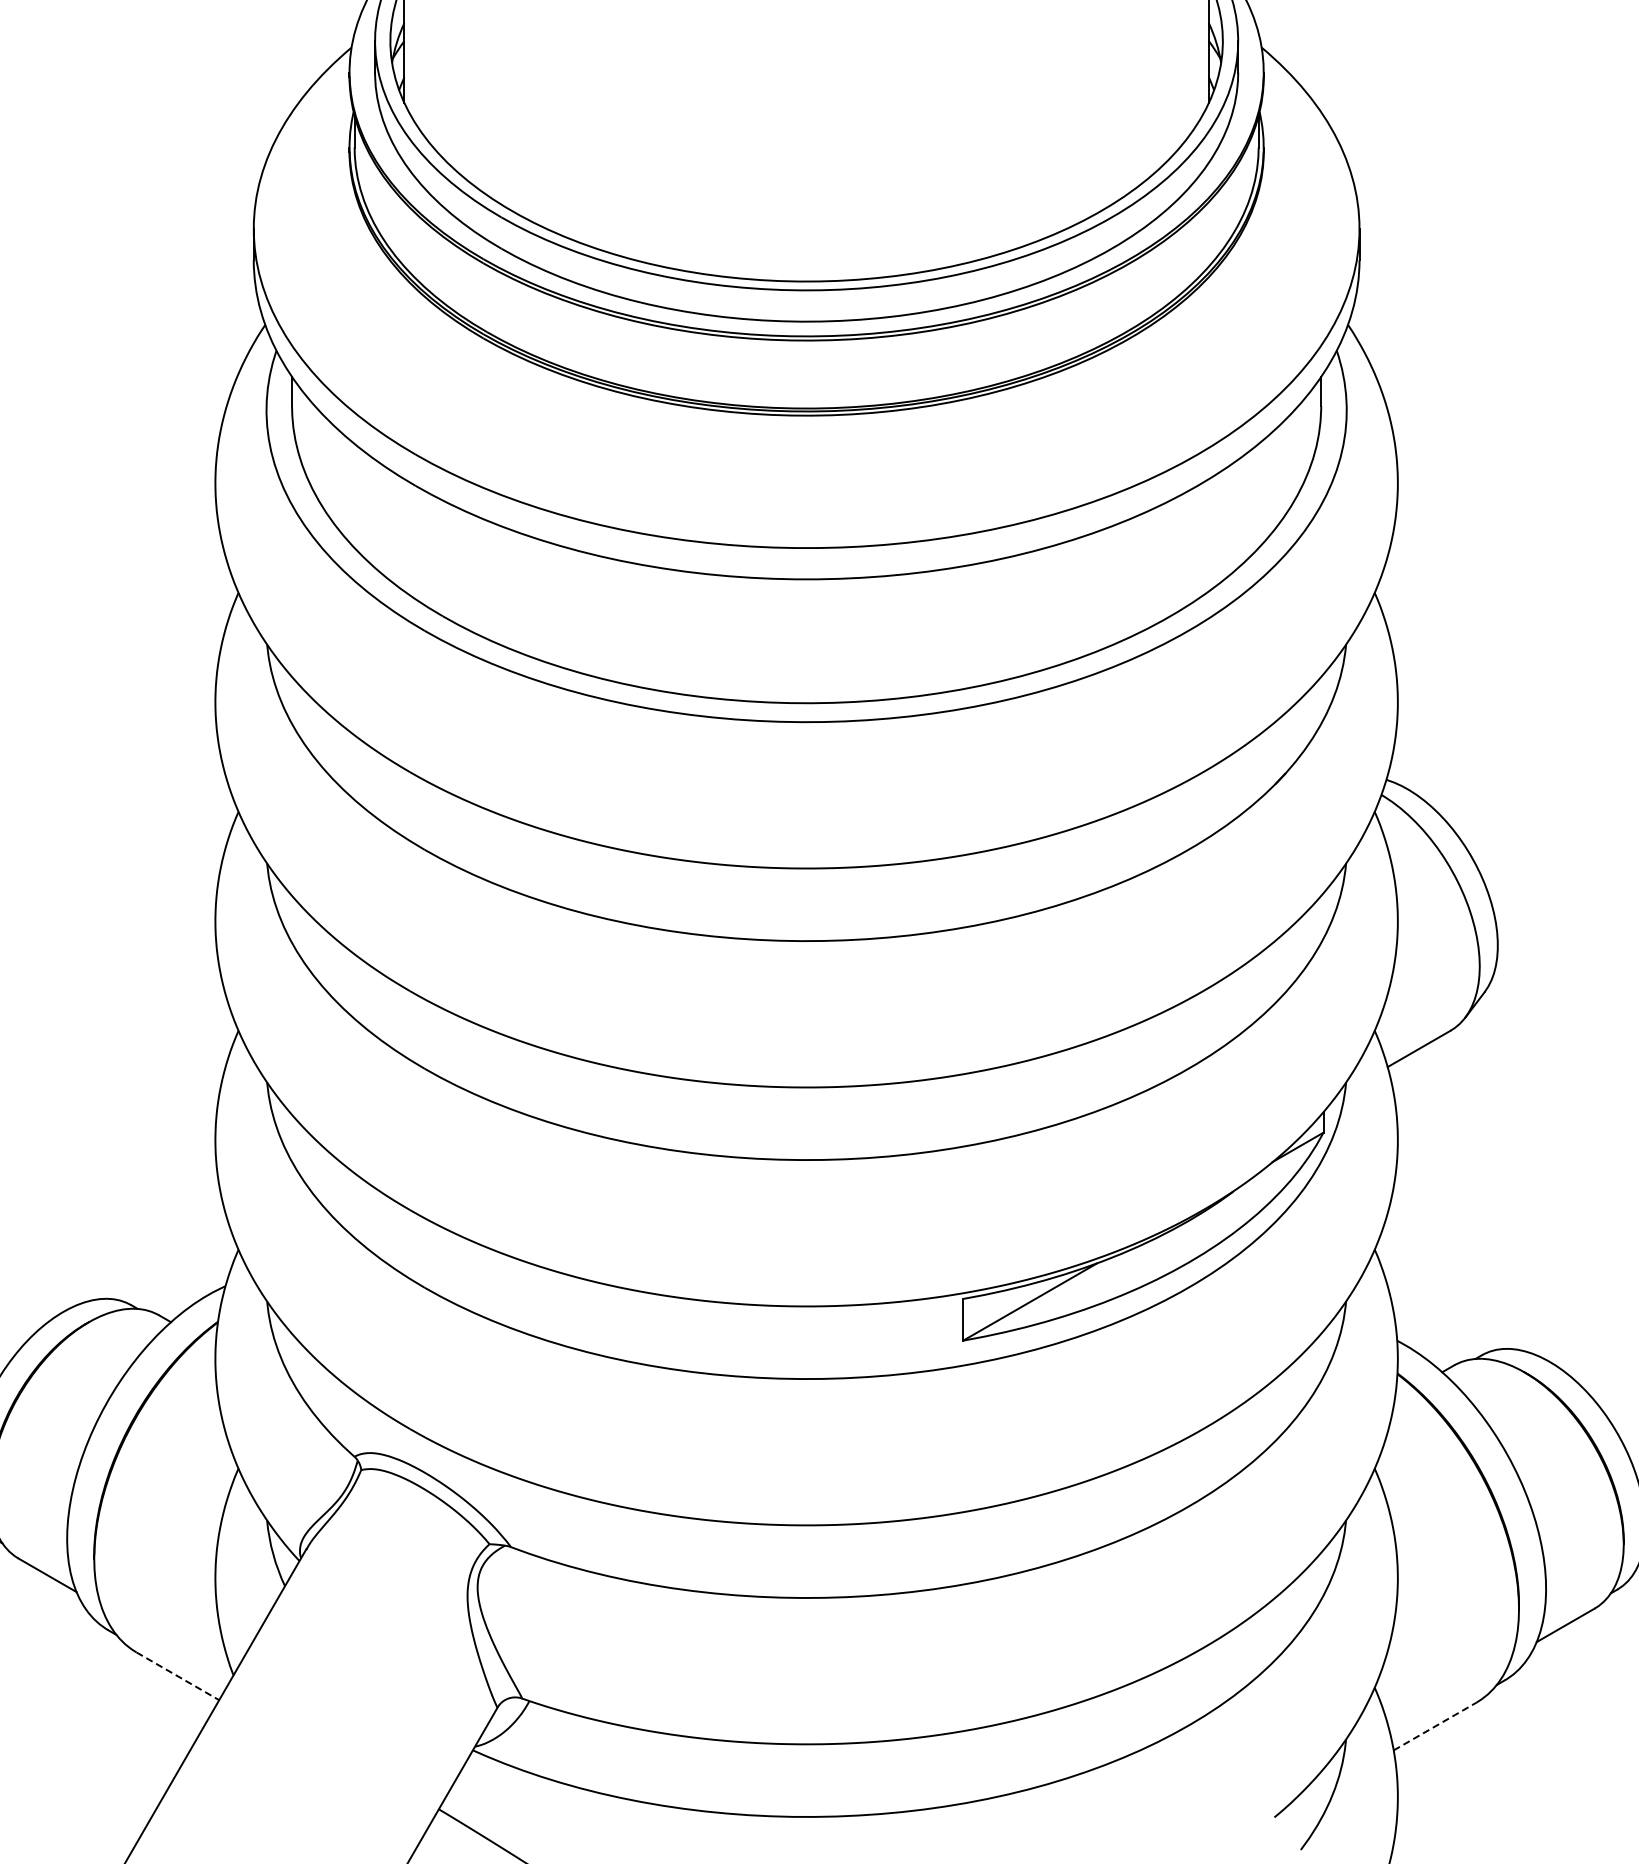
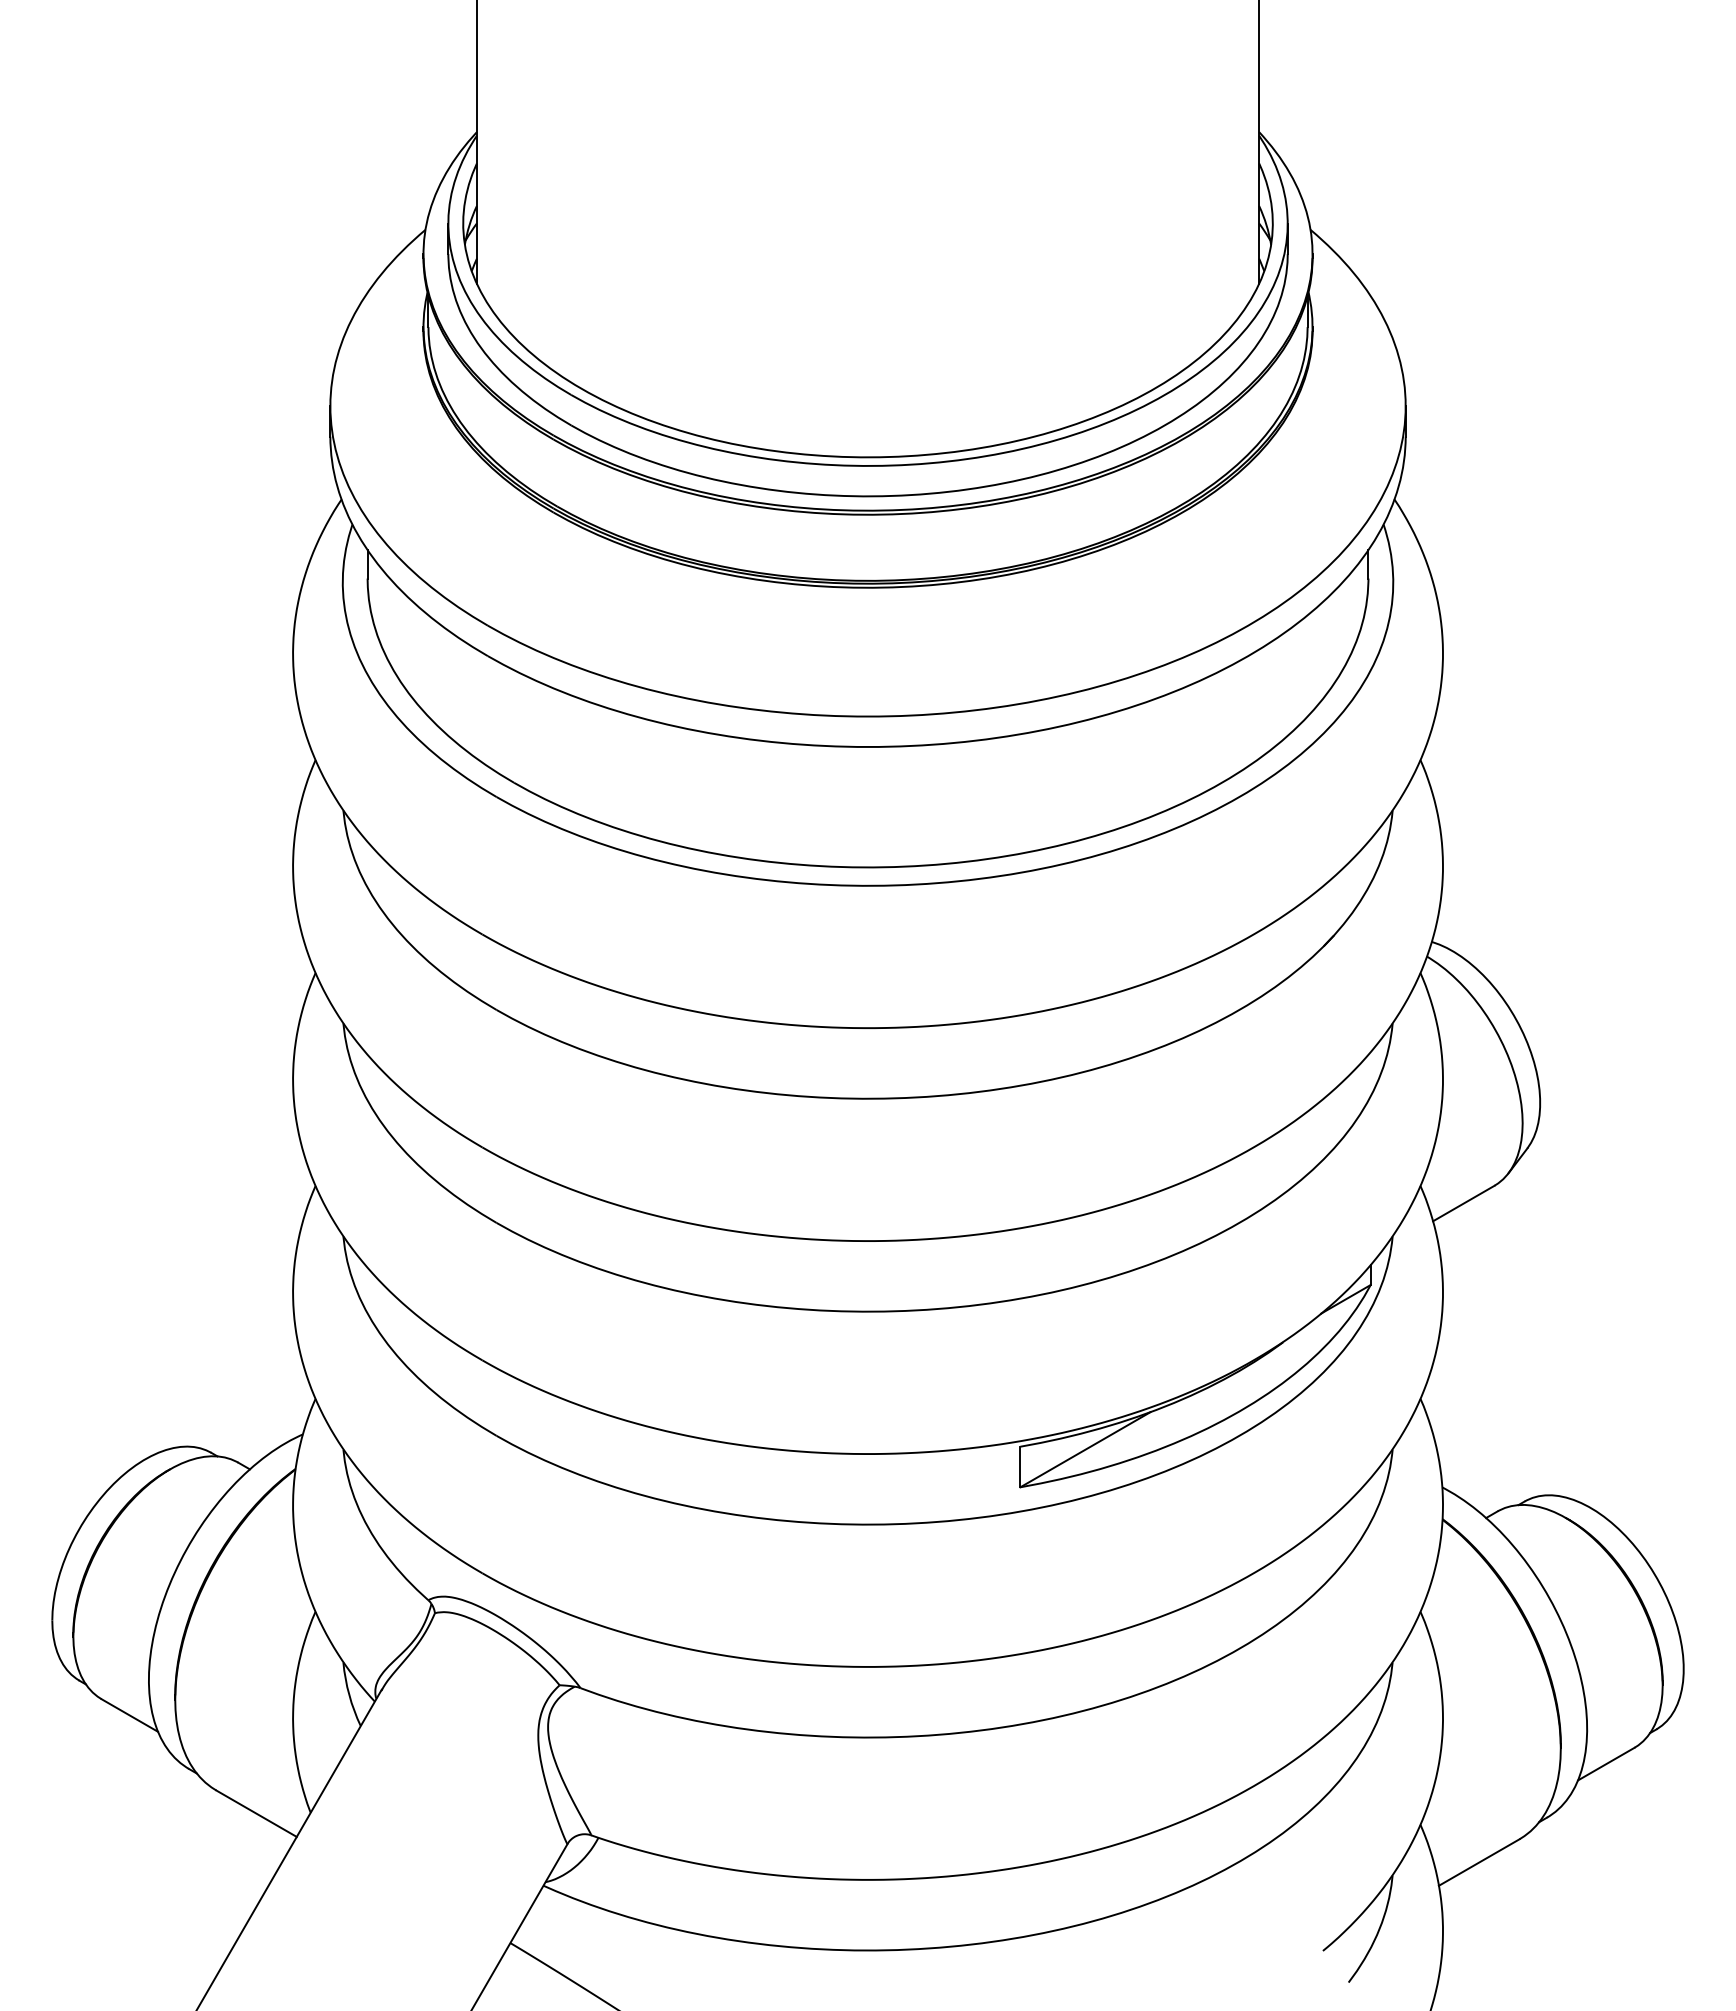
line: (178, 1676) -> (257, 1813), dashed -> solid
line: (1435, 1726) -> (1479, 1862), dashed -> solid

